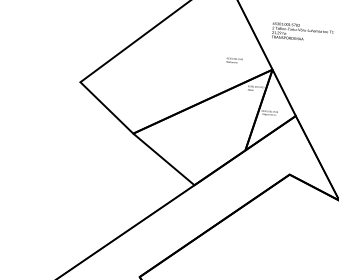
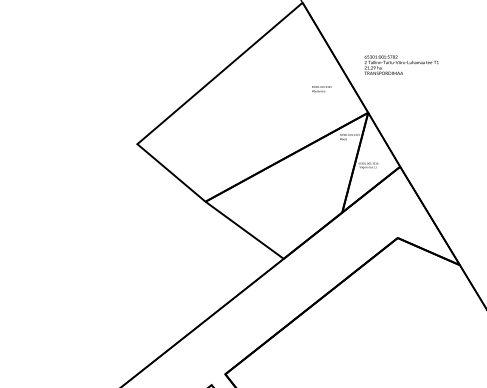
text: (234, 60) -> (321, 89), moved

